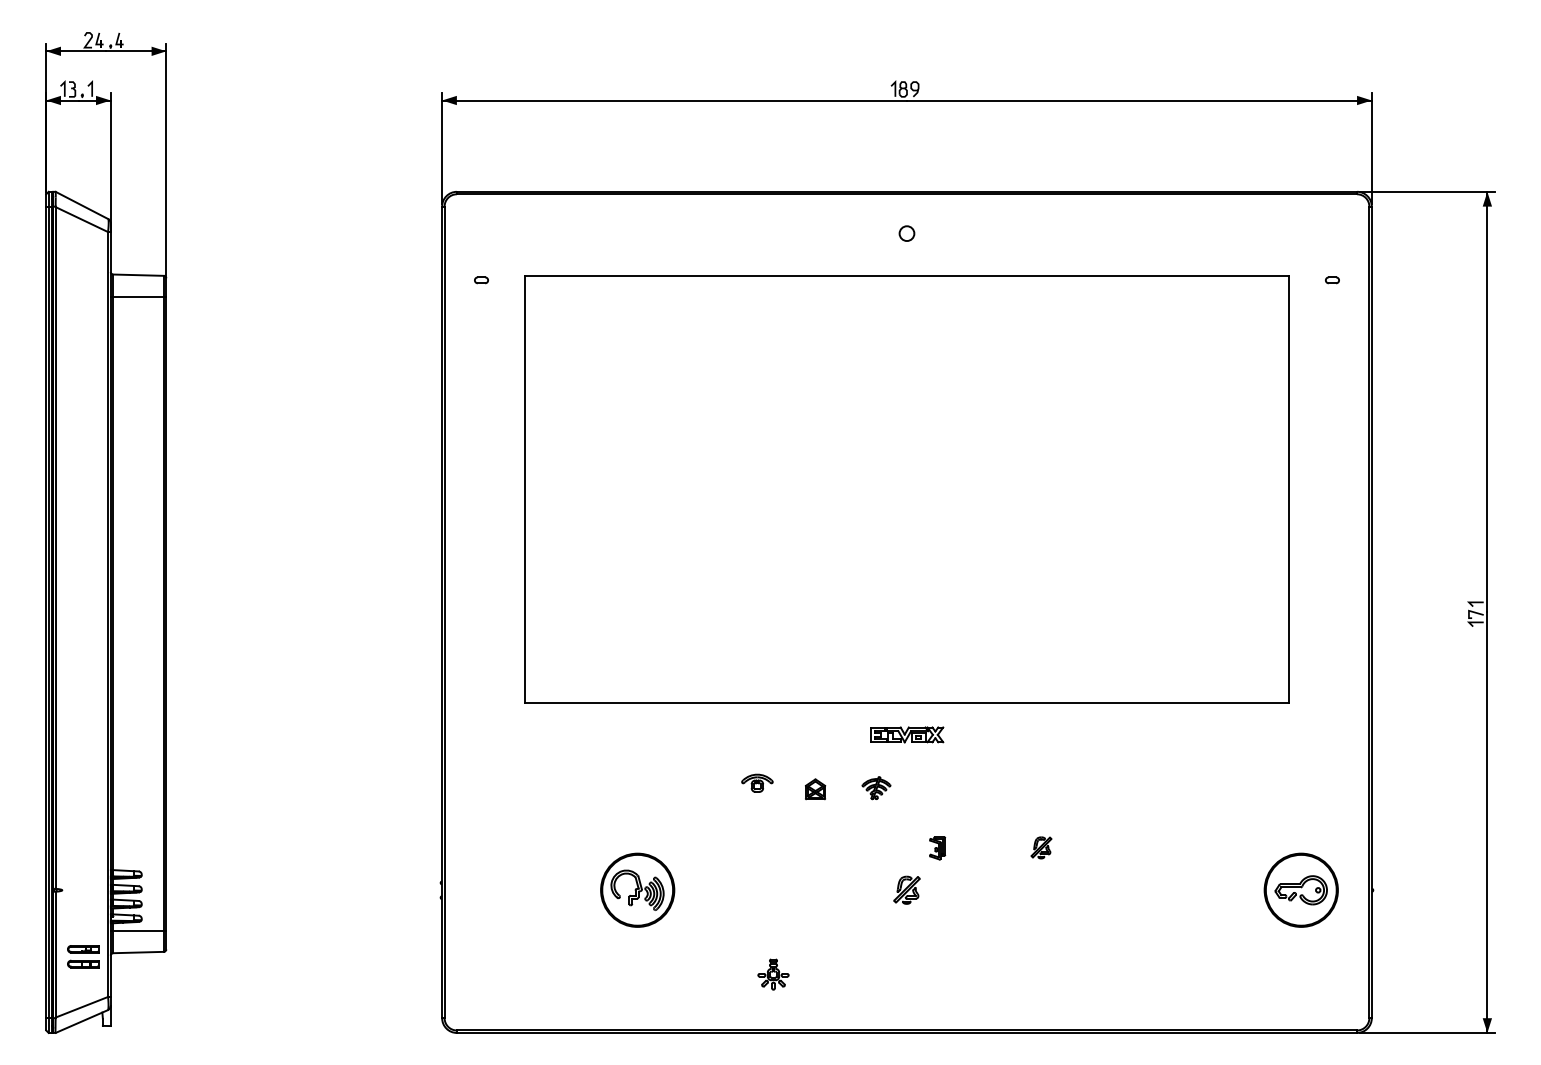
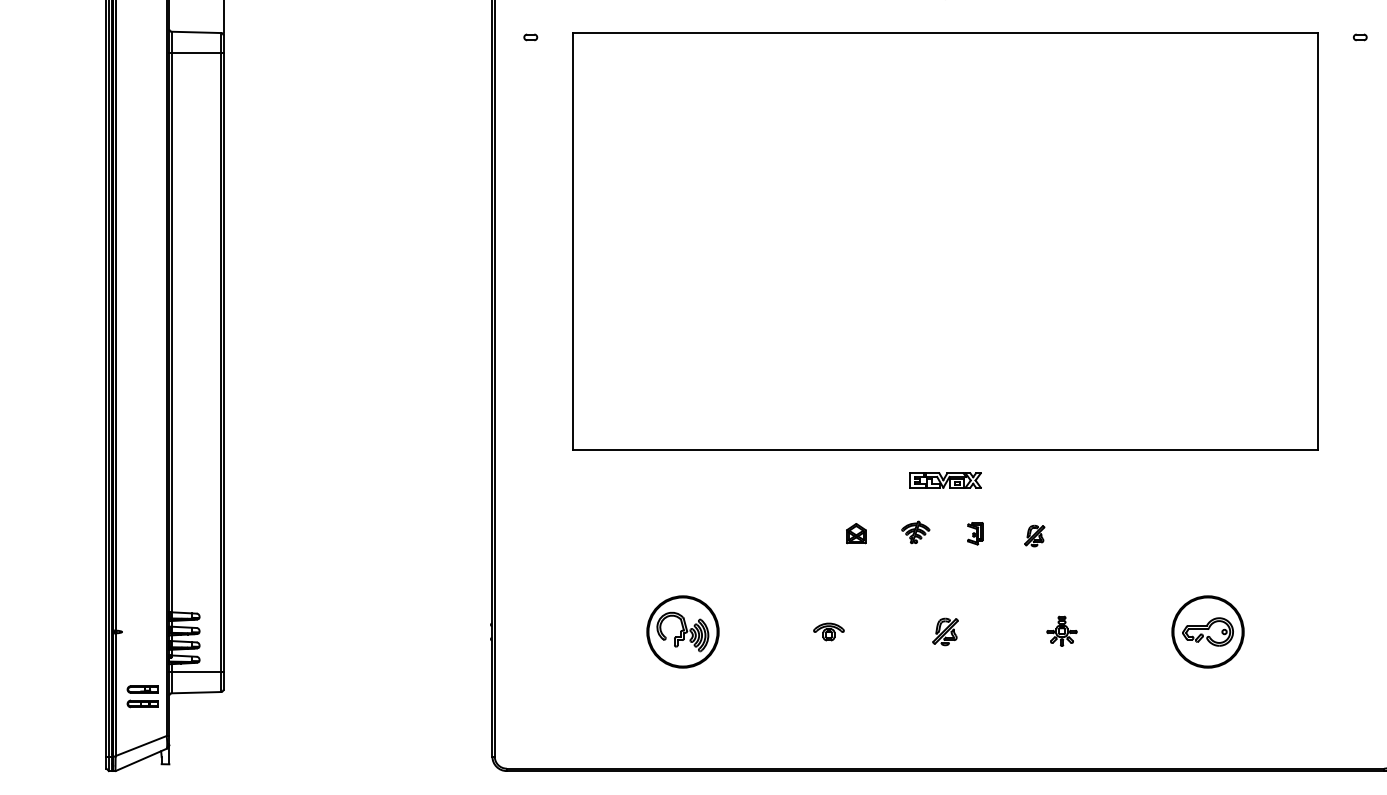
part: (757, 782) -> (829, 631), moved
part: (1041, 847) -> (1034, 535), moved
part: (937, 848) -> (975, 533), moved
part: (1300, 889) -> (1207, 631), moved
part: (773, 974) -> (1062, 631), moved

